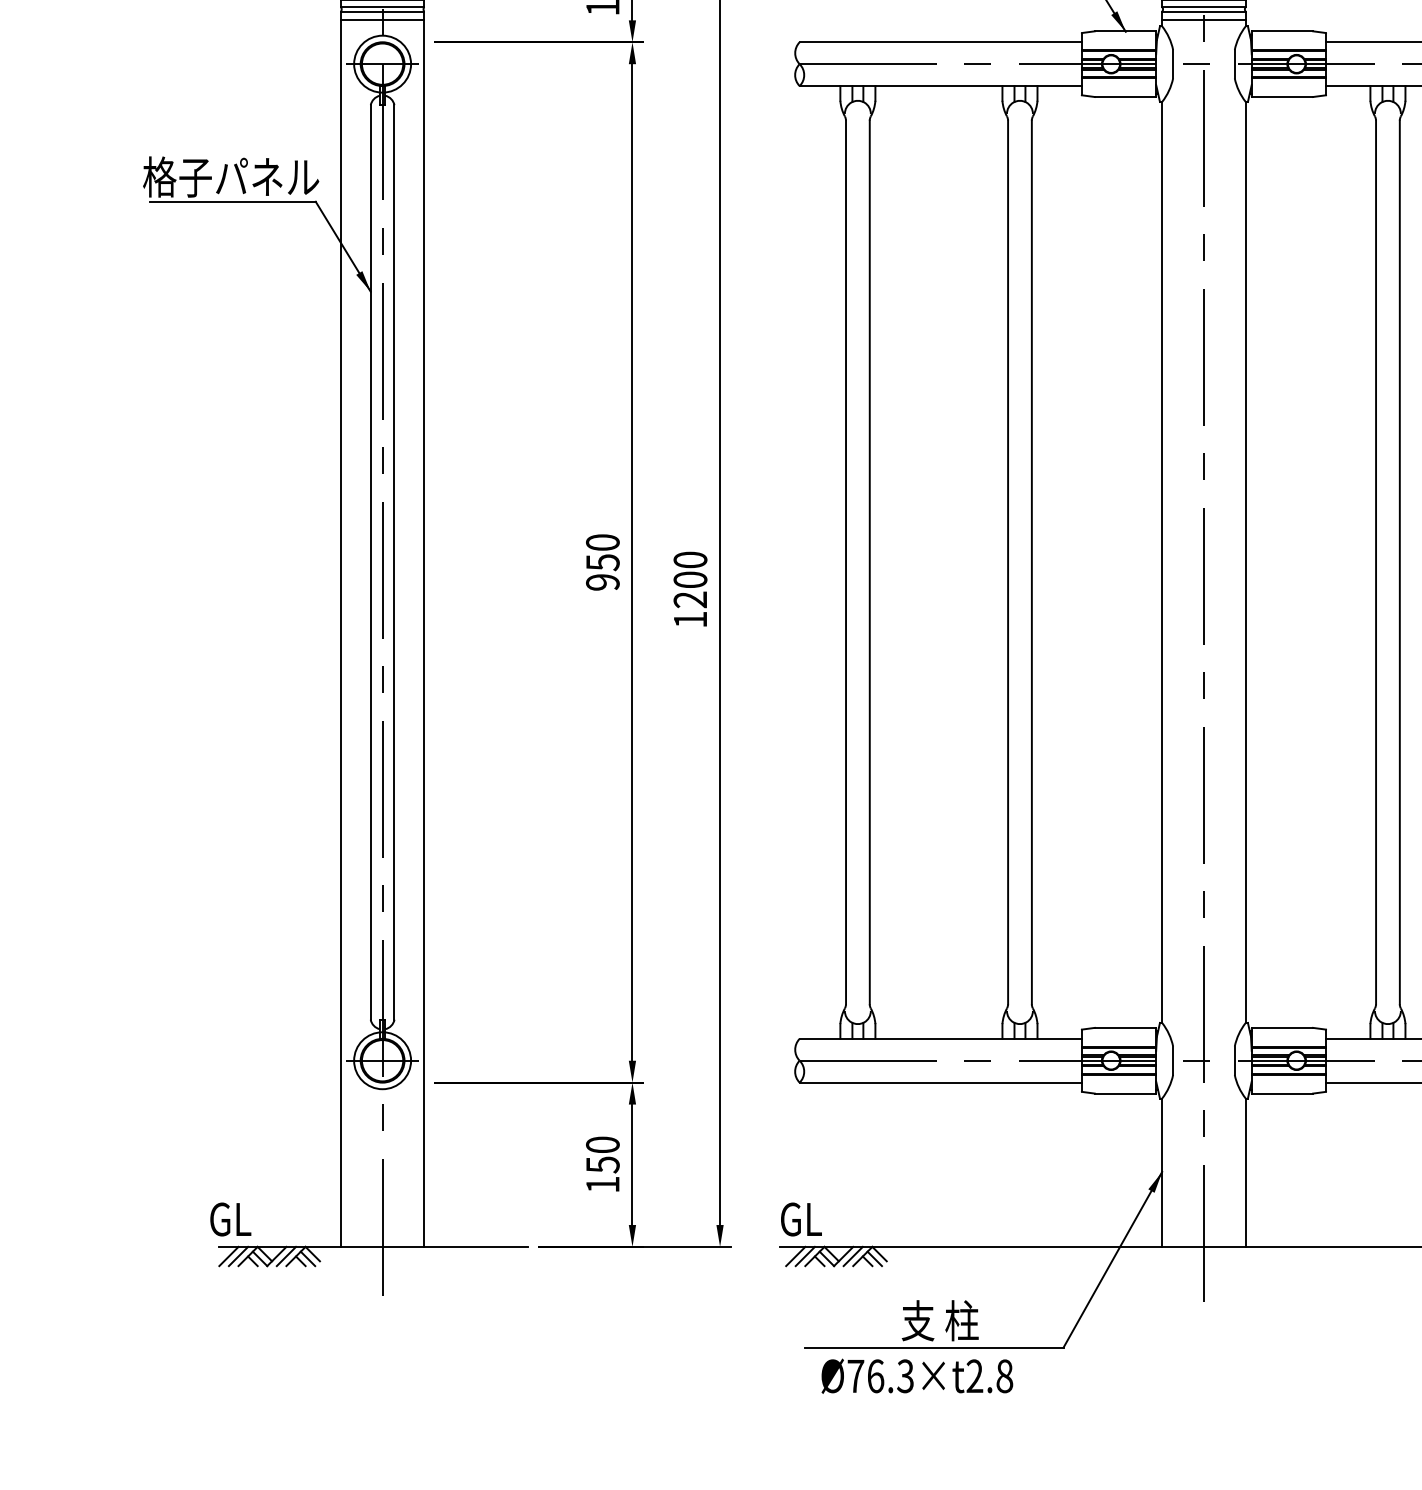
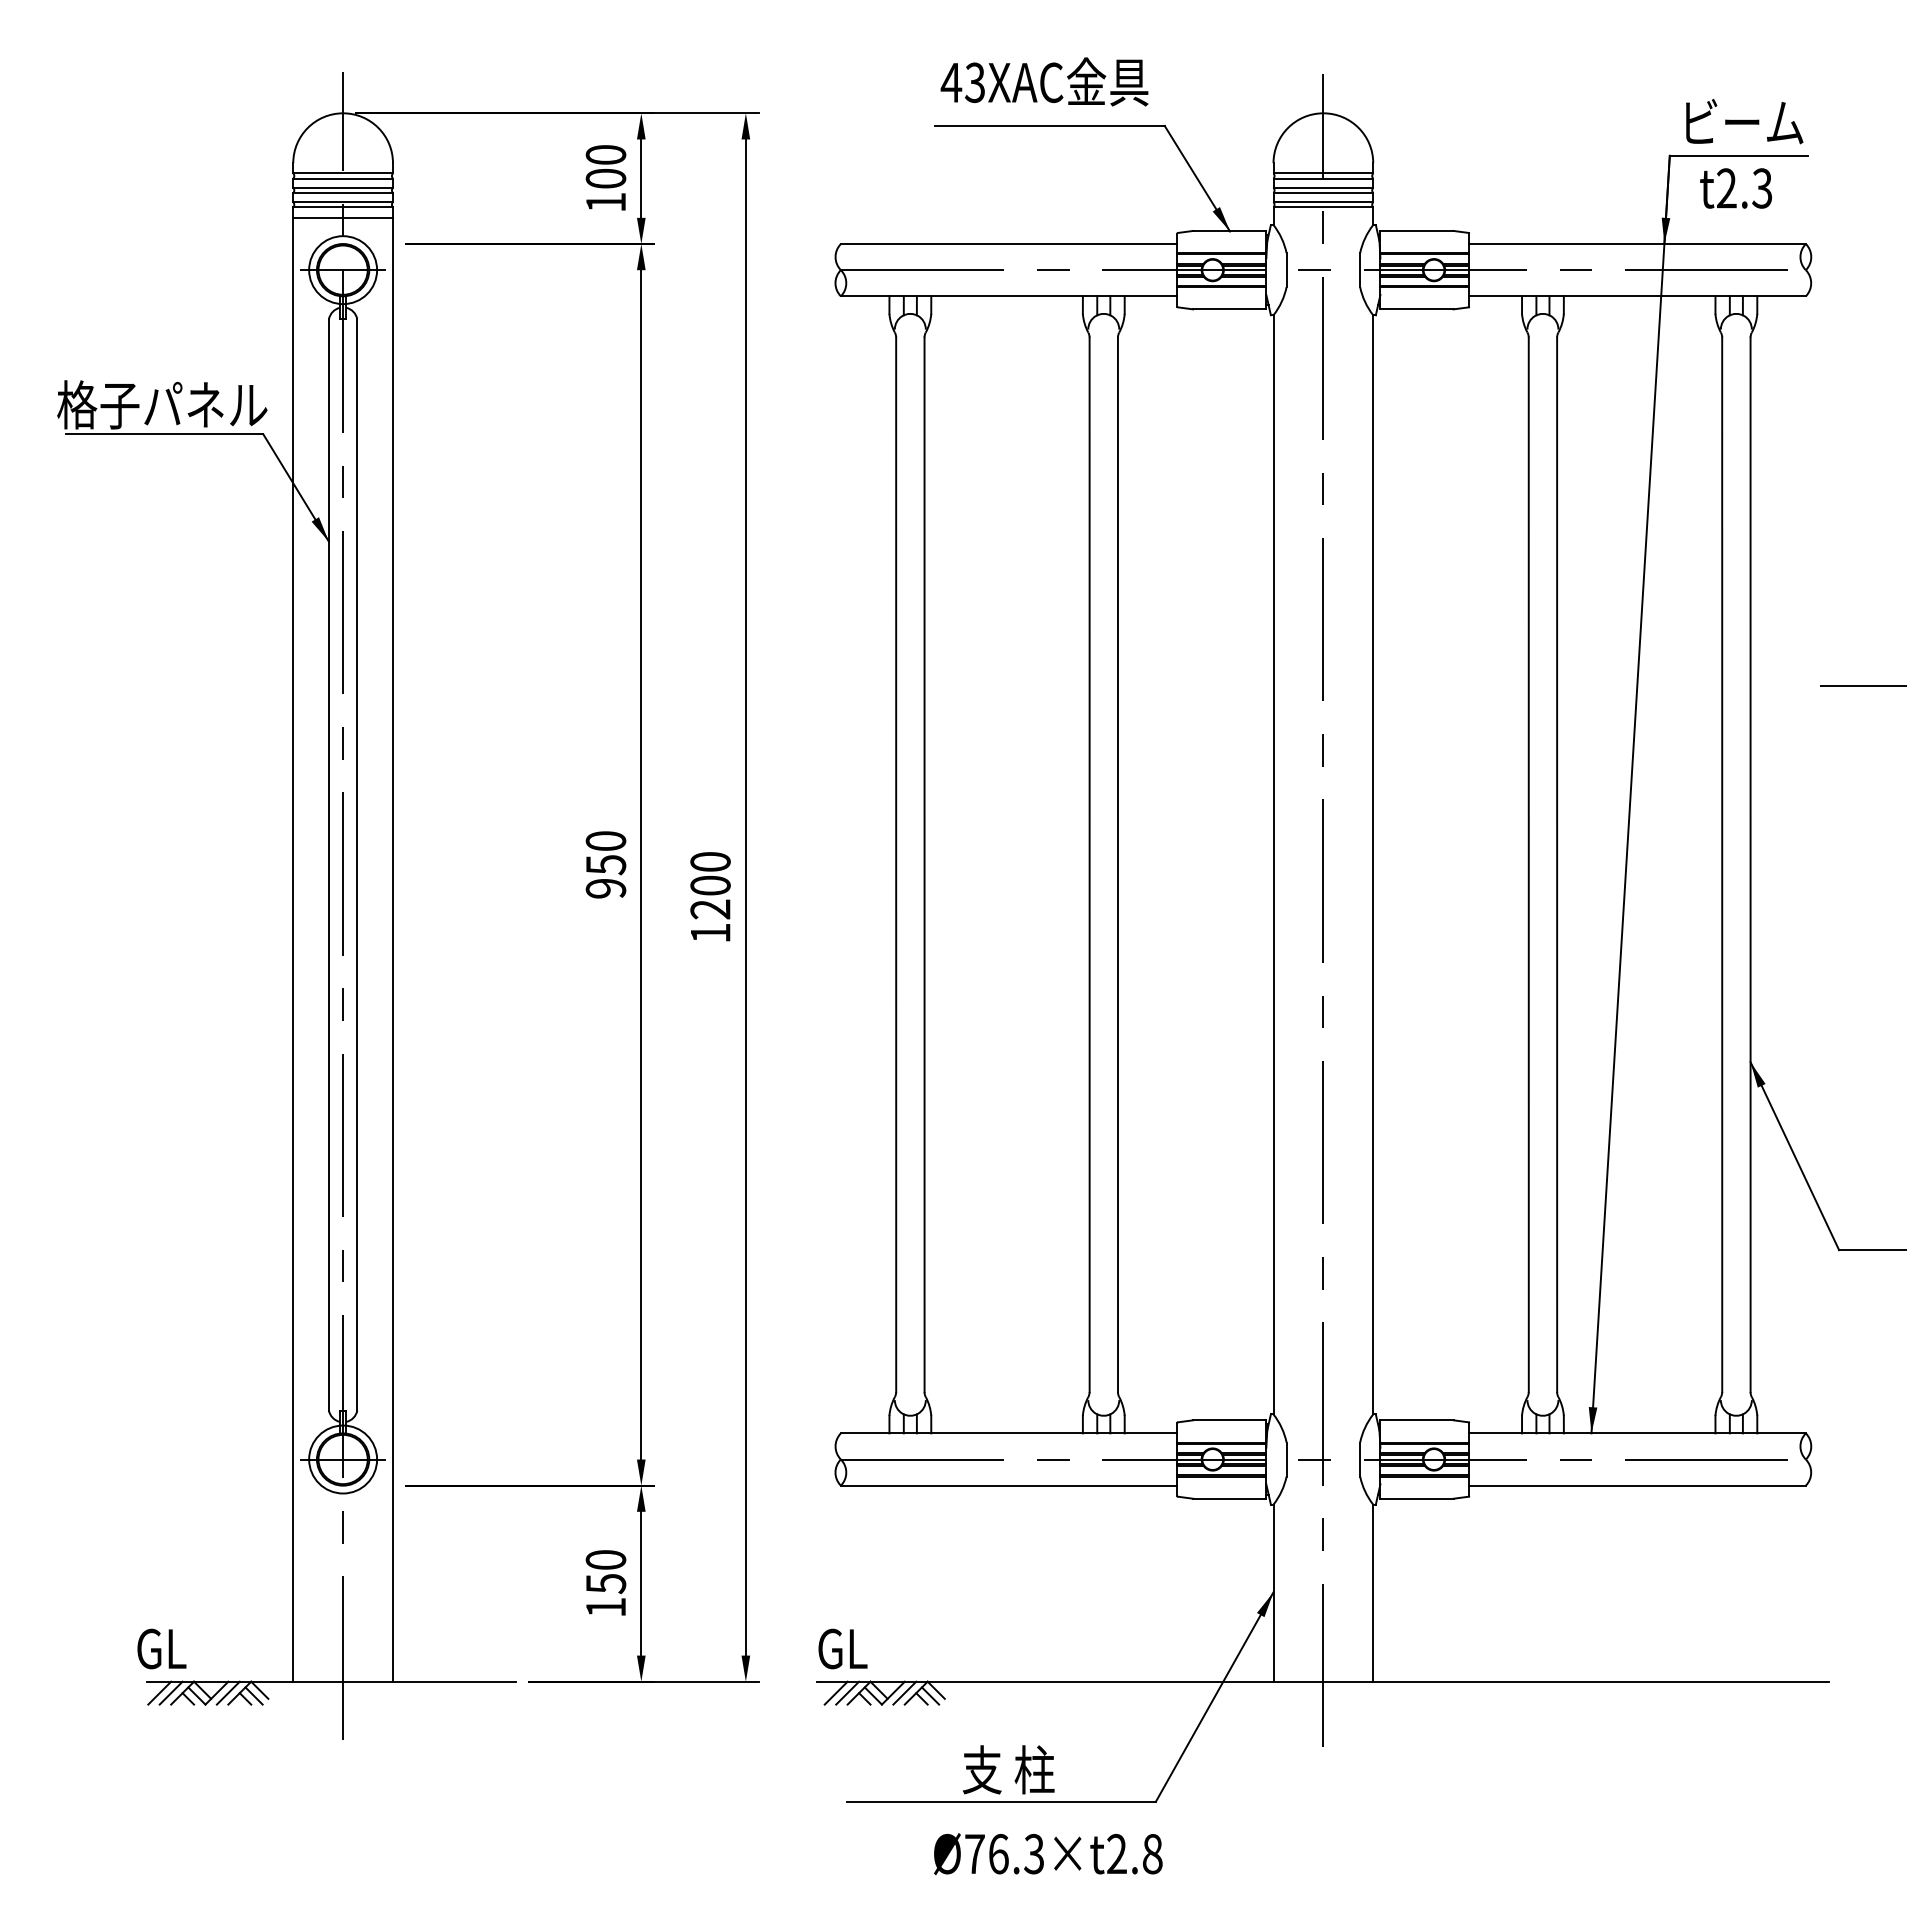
line: (1204, 20) -> (1323, 217), removed
text: (917, 1376) -> (1048, 1854), moved

